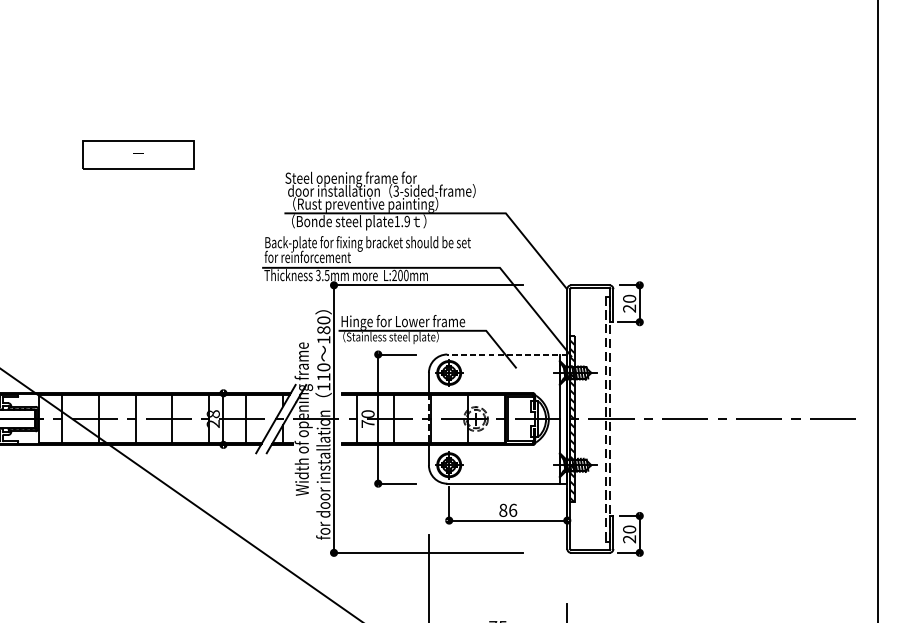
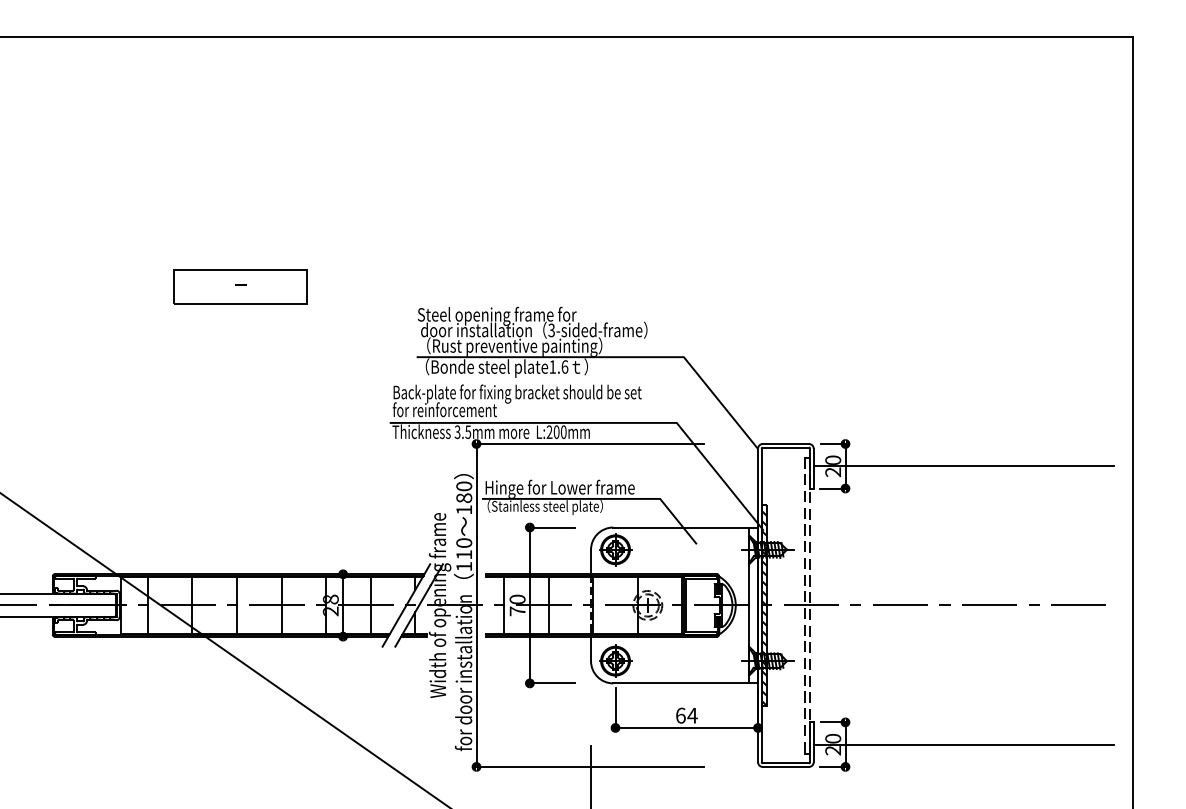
text: (406, 221) -> (564, 366), plate1.9 -> plate1.6
line: (737, 303) -> (963, 466), added
line: (507, 354) -> (685, 527), dashed -> solid
text: (508, 510) -> (686, 715), 86 -> 64
line: (737, 534) -> (963, 744), added

